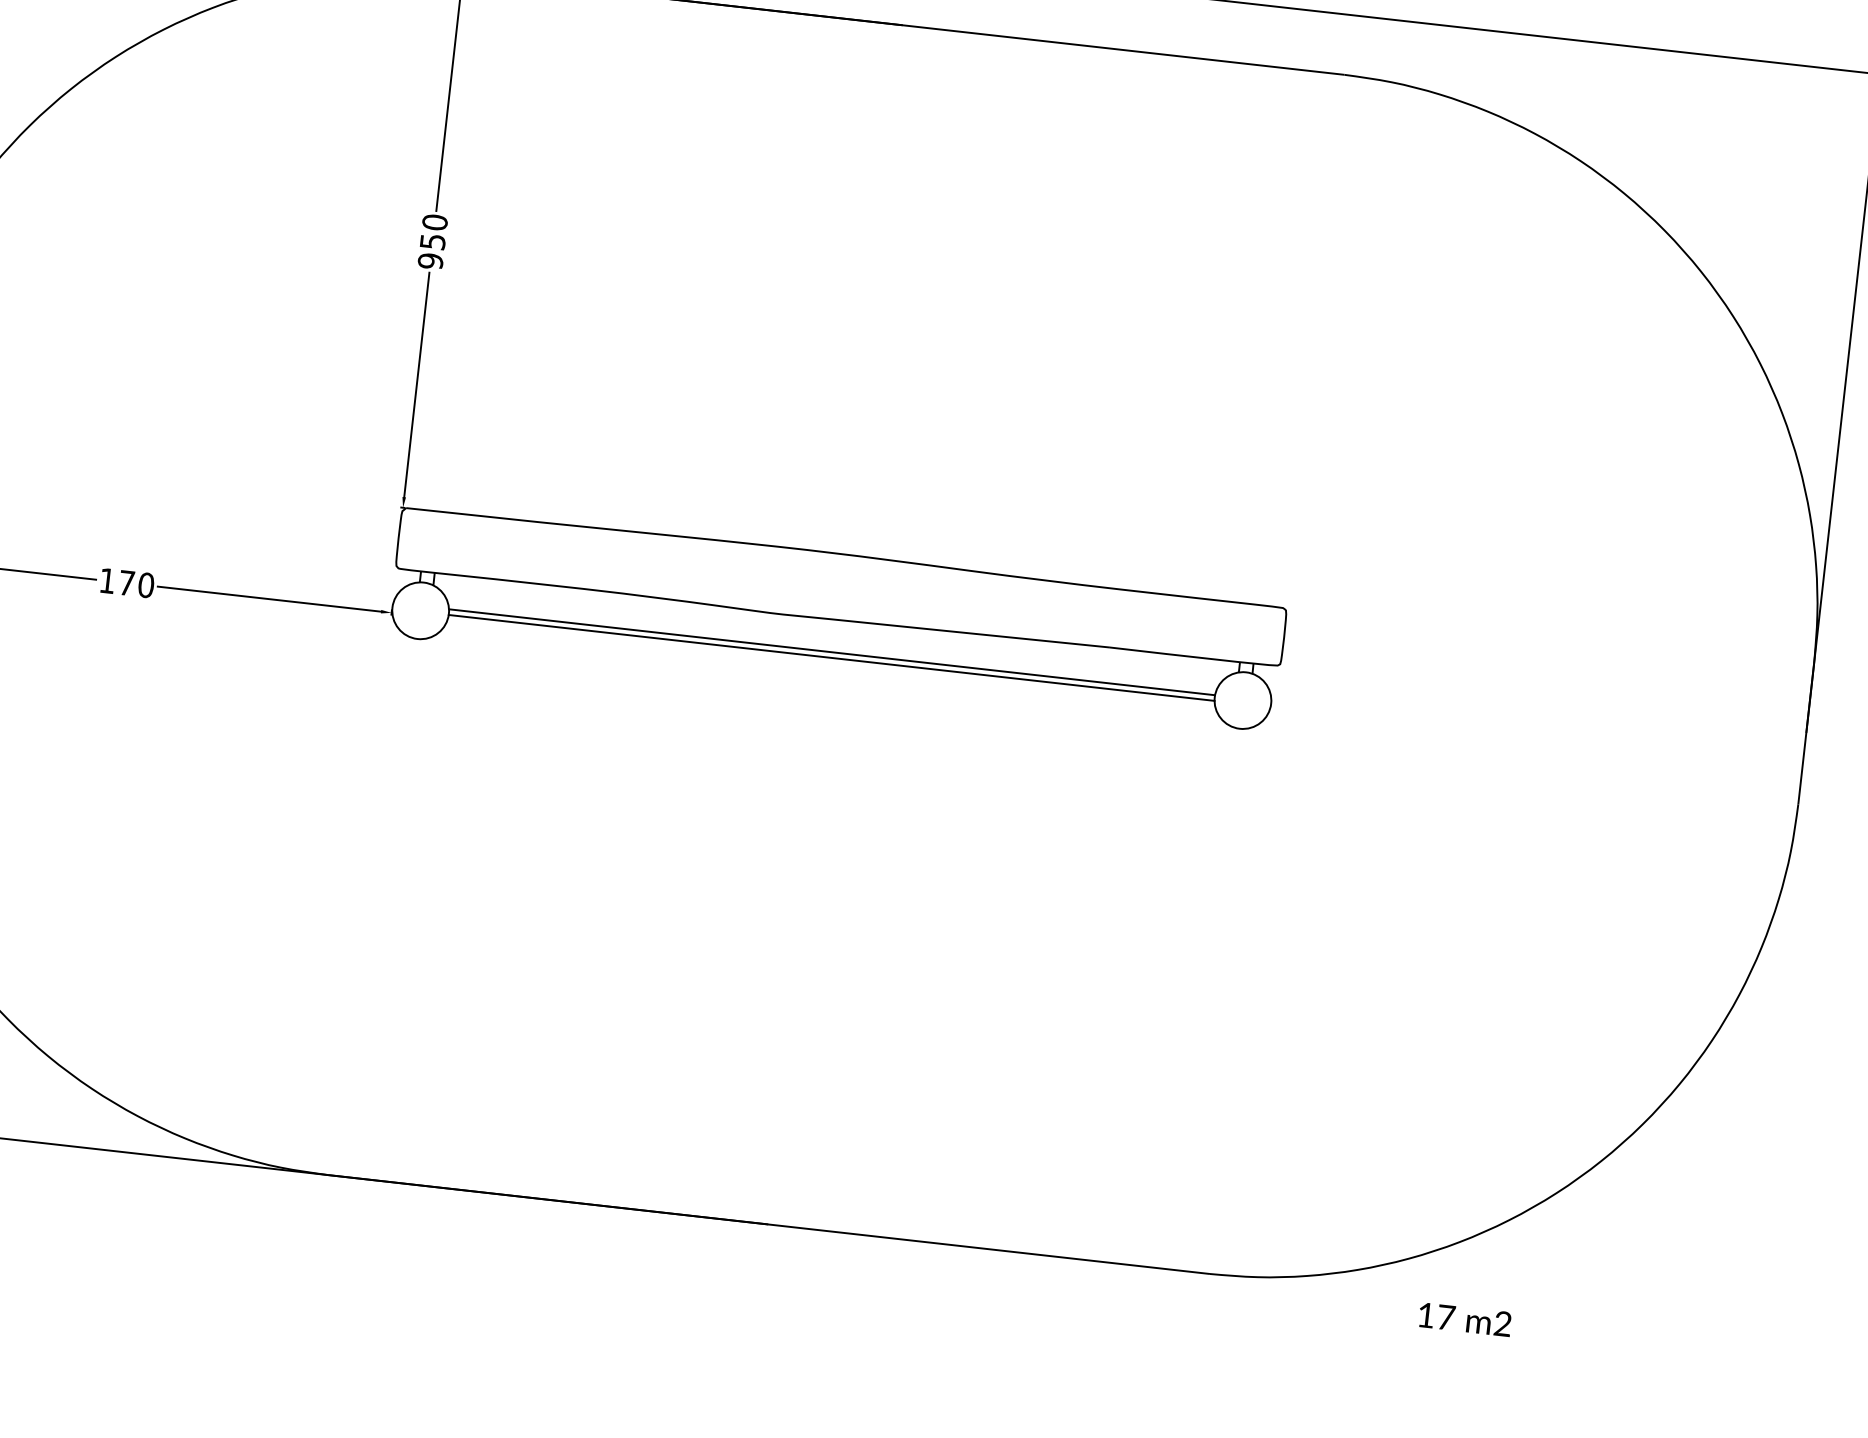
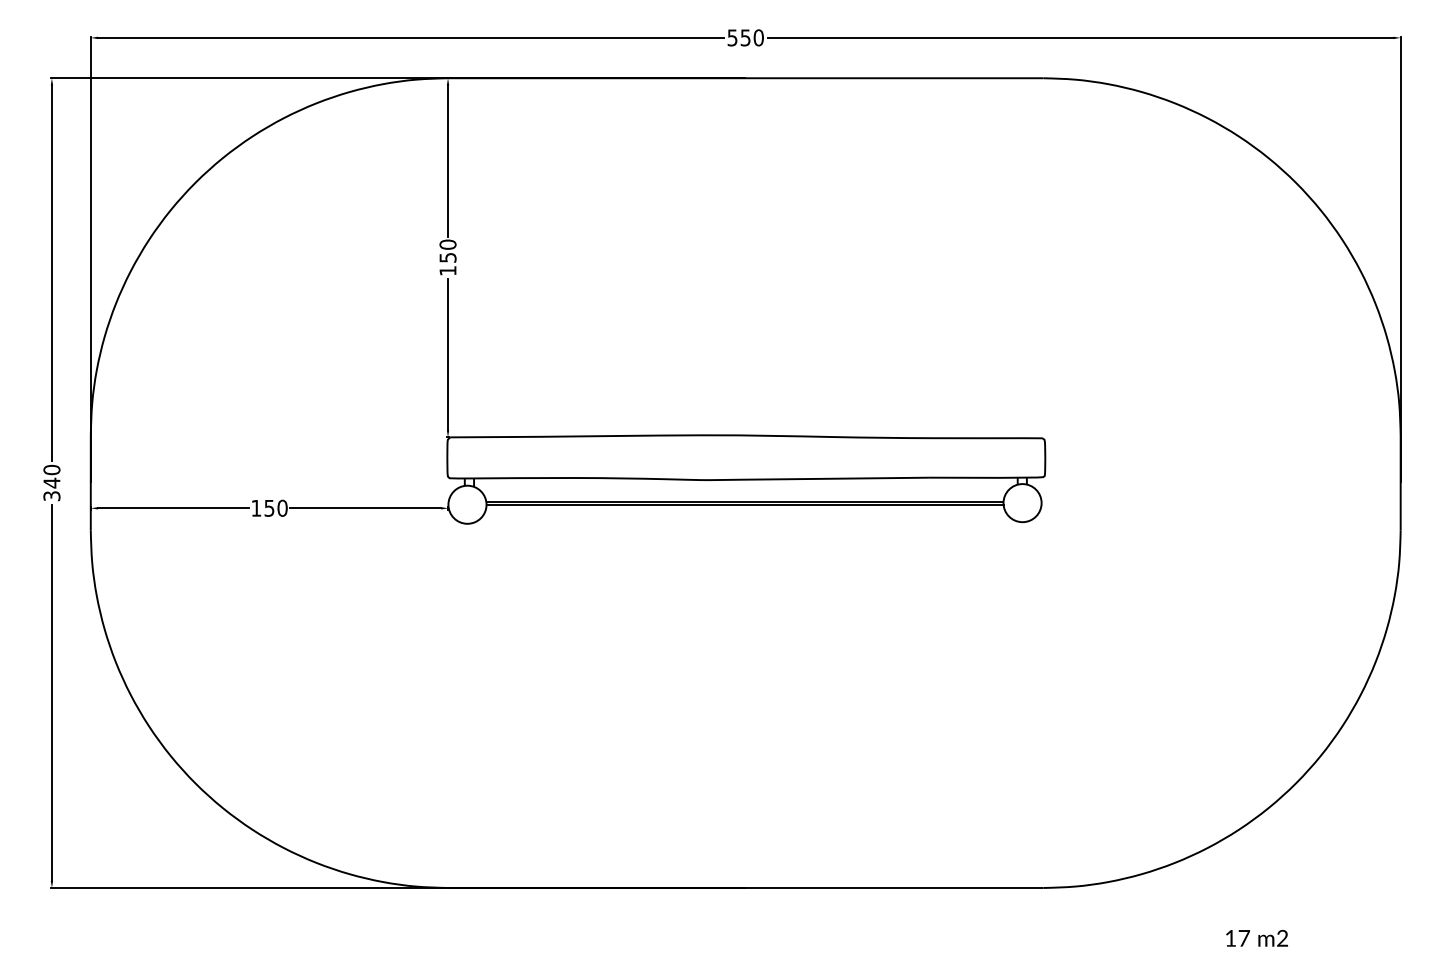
text: (429, 260) -> (447, 270), 950 -> 150
text: (126, 583) -> (269, 508), 170 -> 150
text: (1464, 1319) -> (1256, 938), moved

